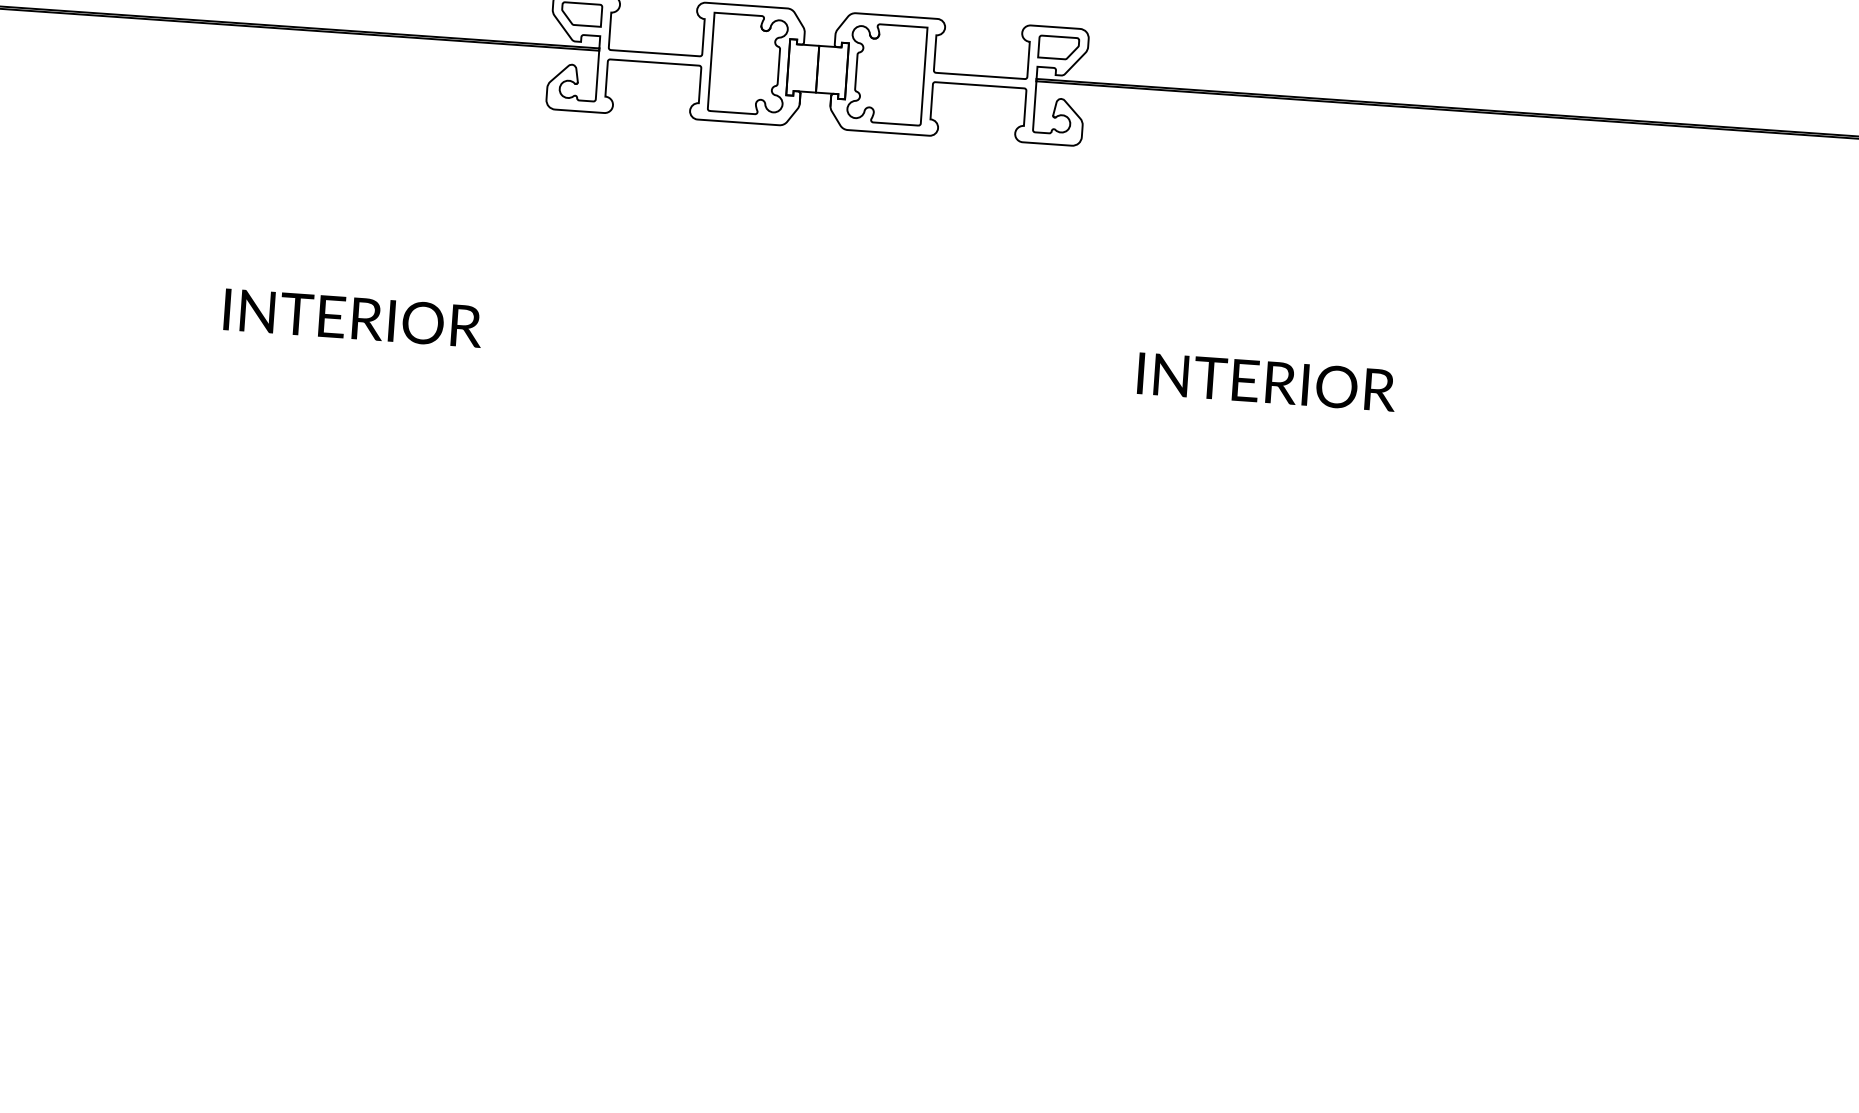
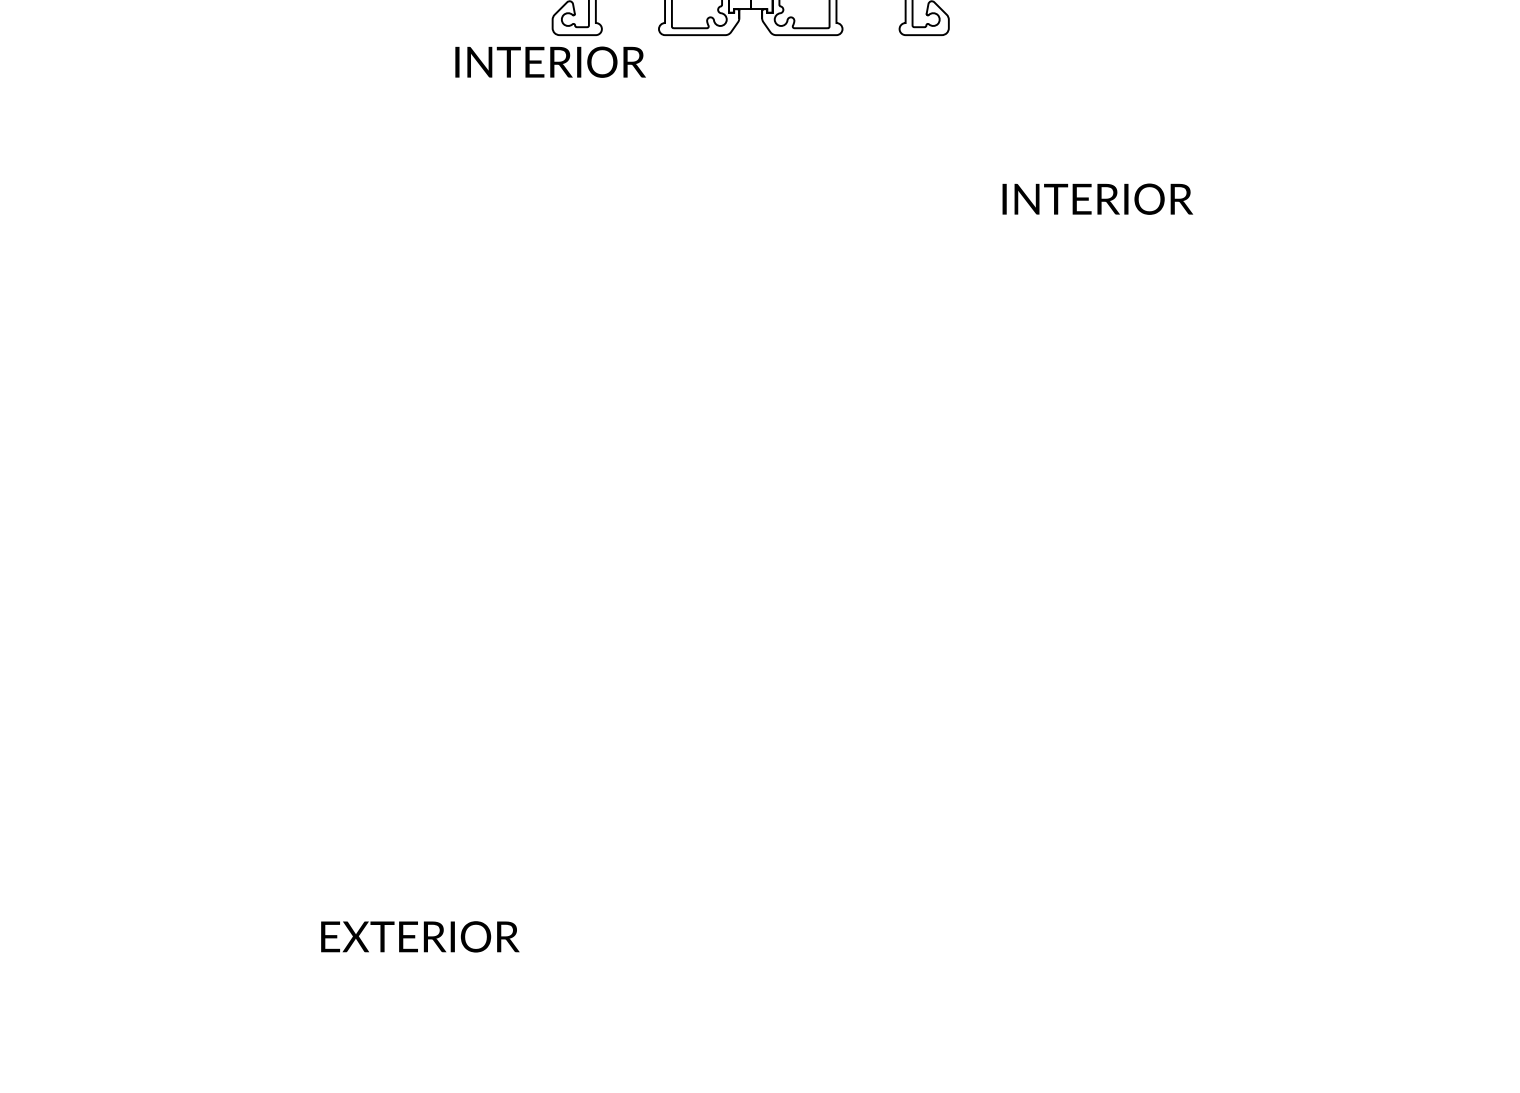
text: (353, 317) -> (550, 61), moved

